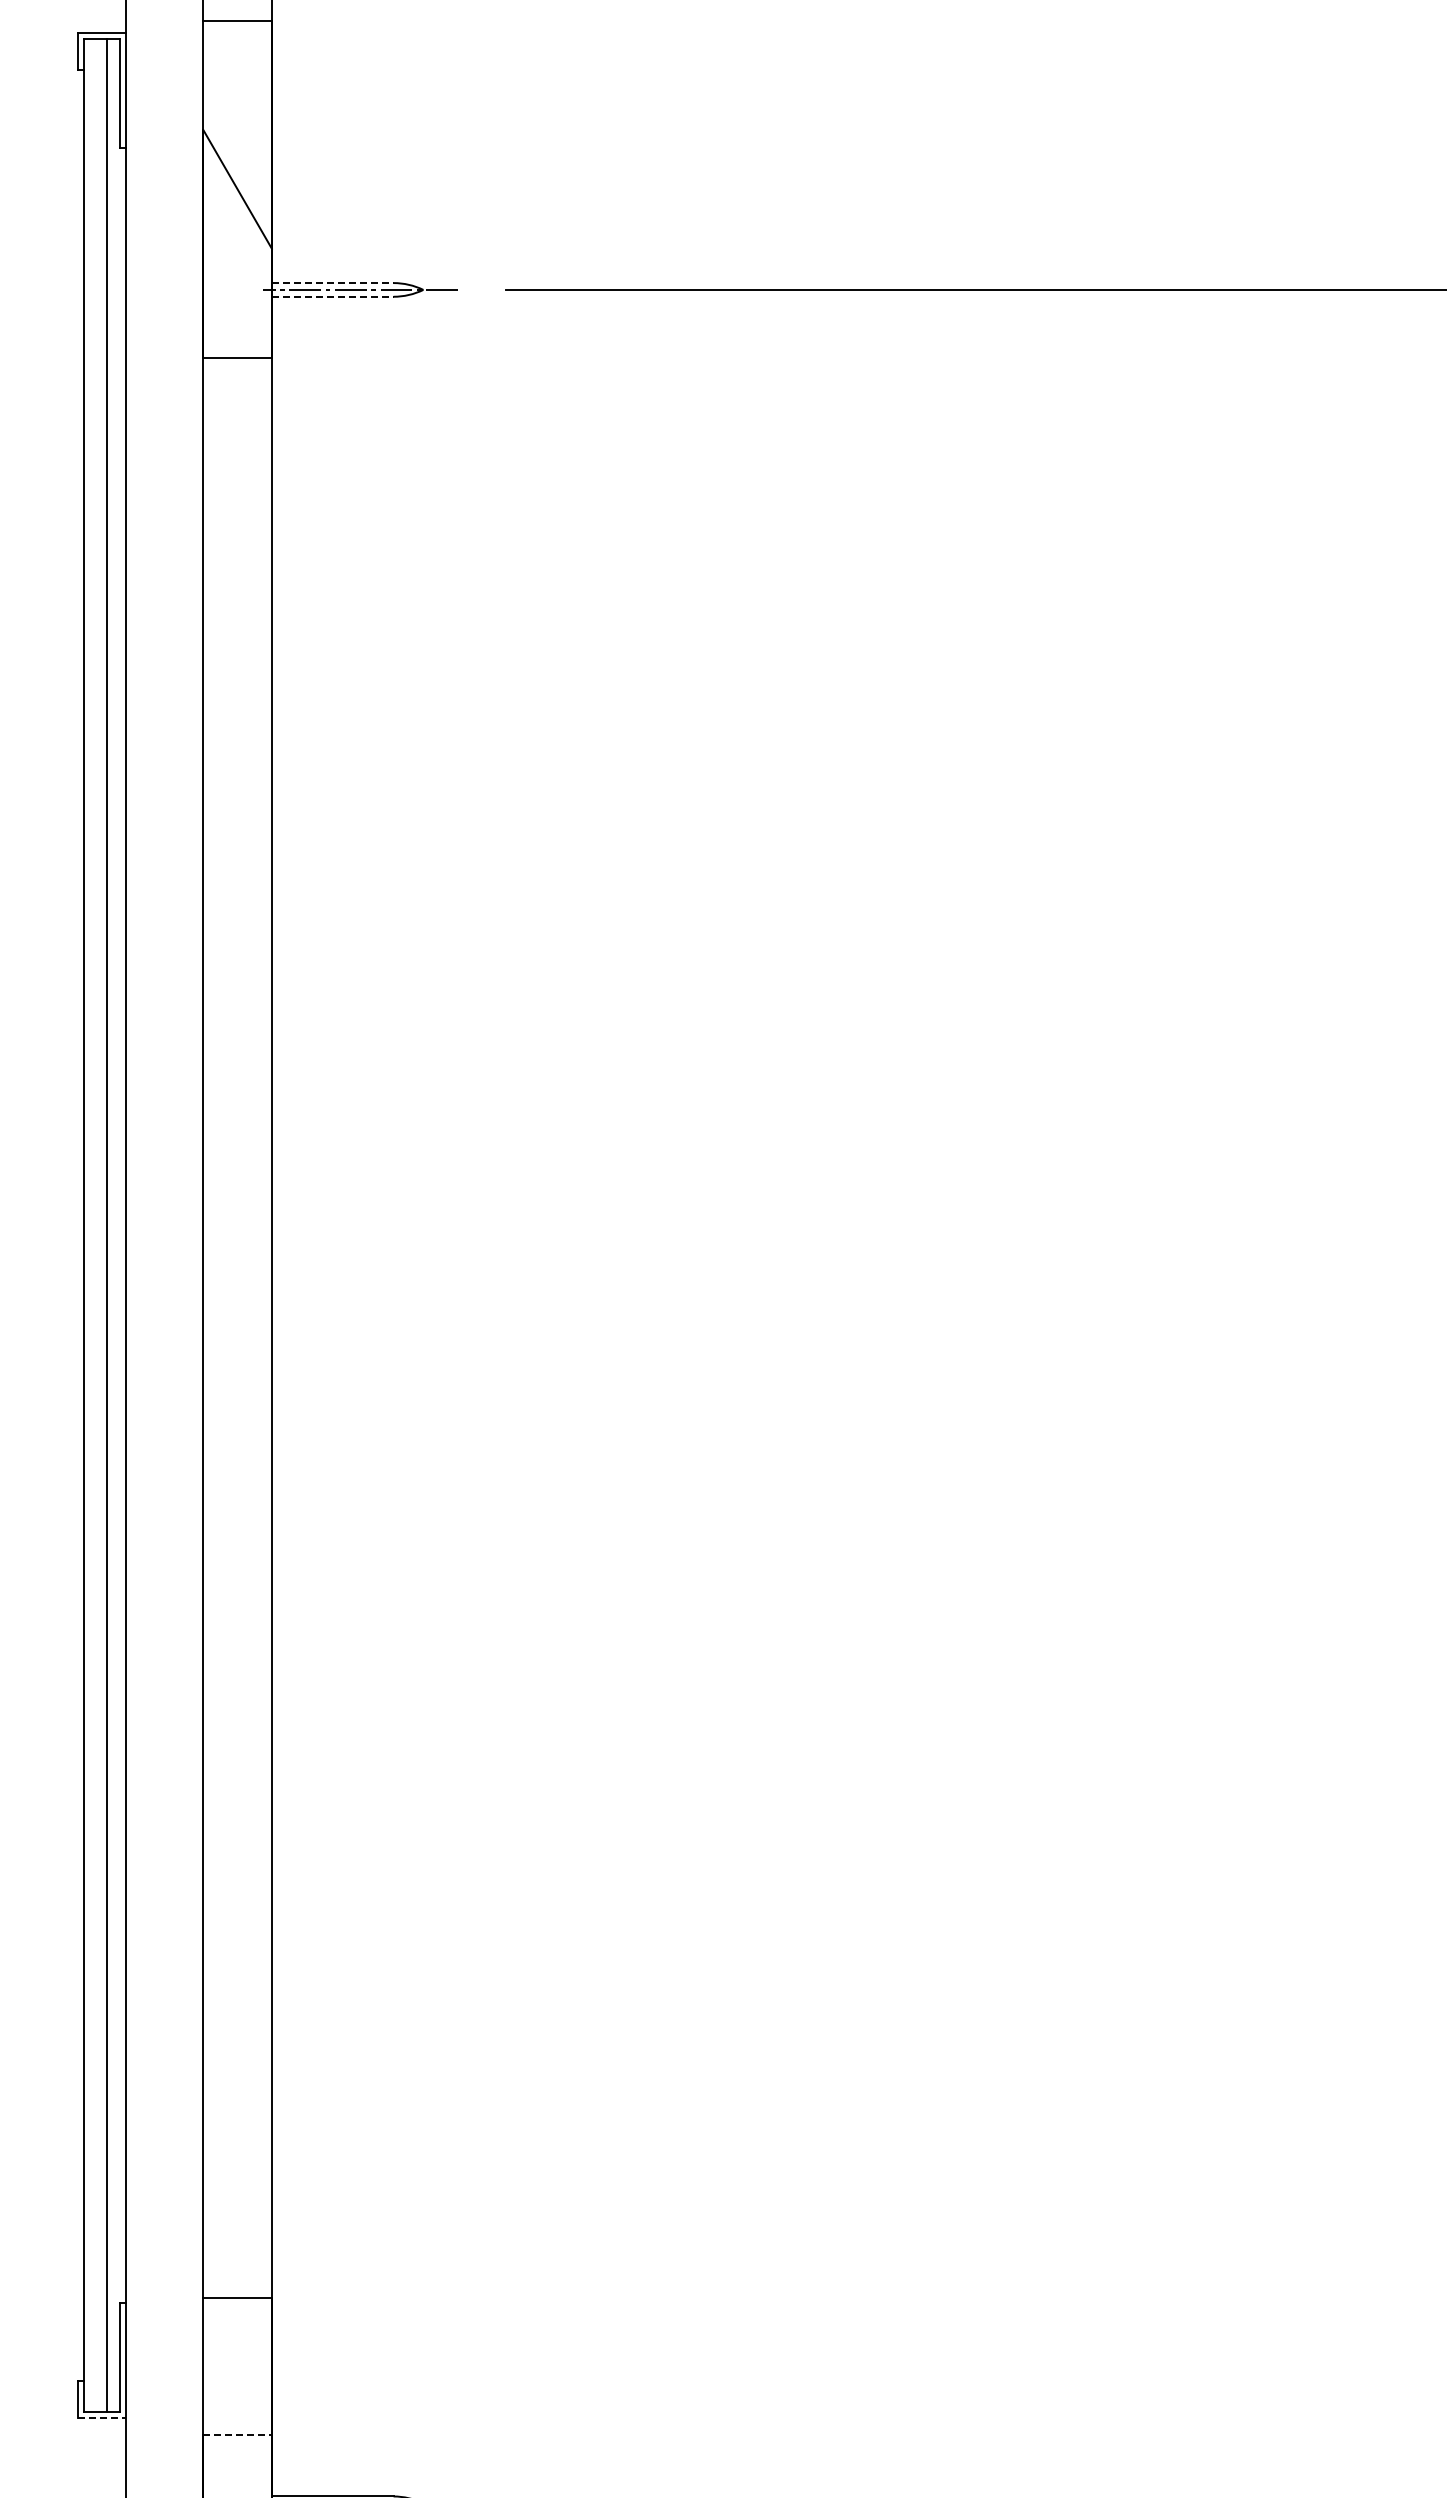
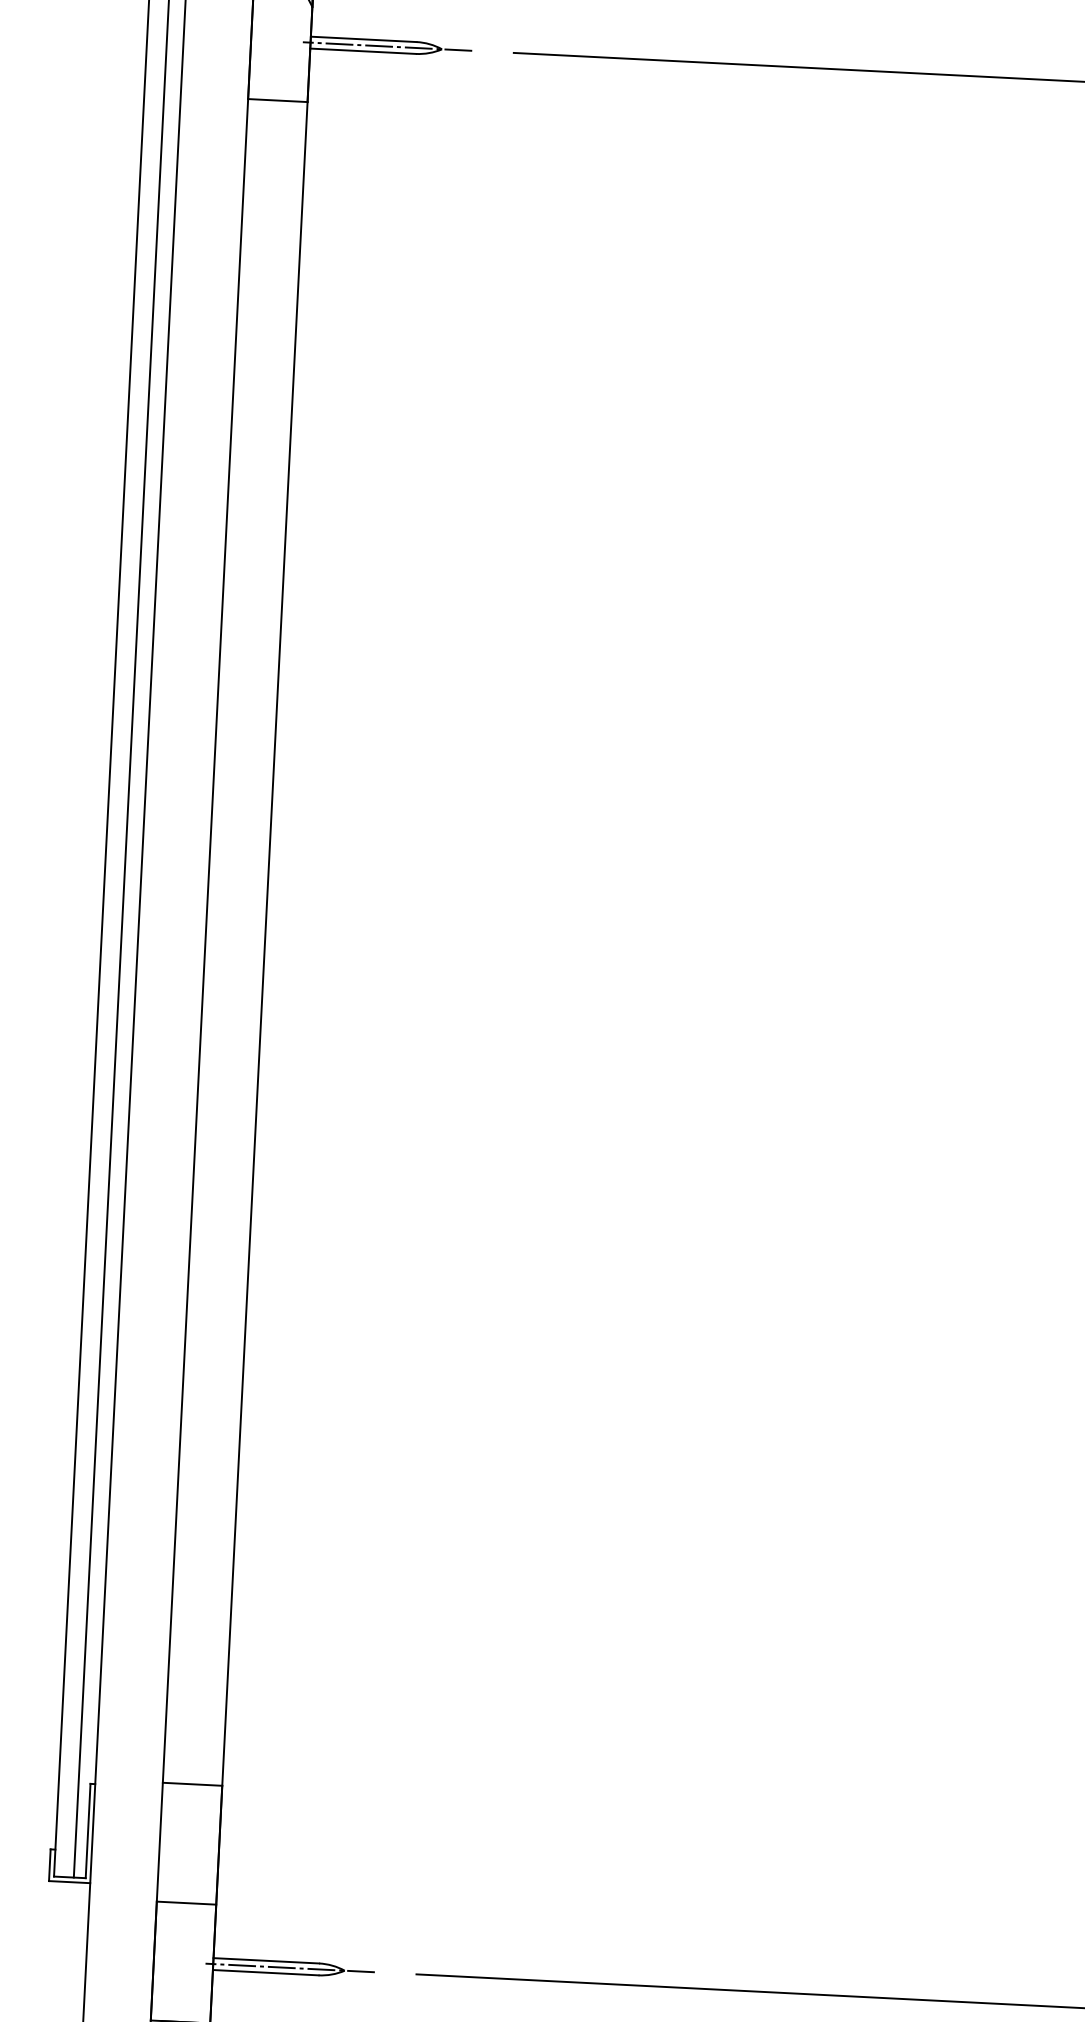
line: (332, 283) -> (363, 39), dashed -> solid
line: (332, 296) -> (362, 51), dashed -> solid
line: (102, 2417) -> (69, 1882), dashed -> solid
line: (238, 2434) -> (187, 1902), dashed -> solid

